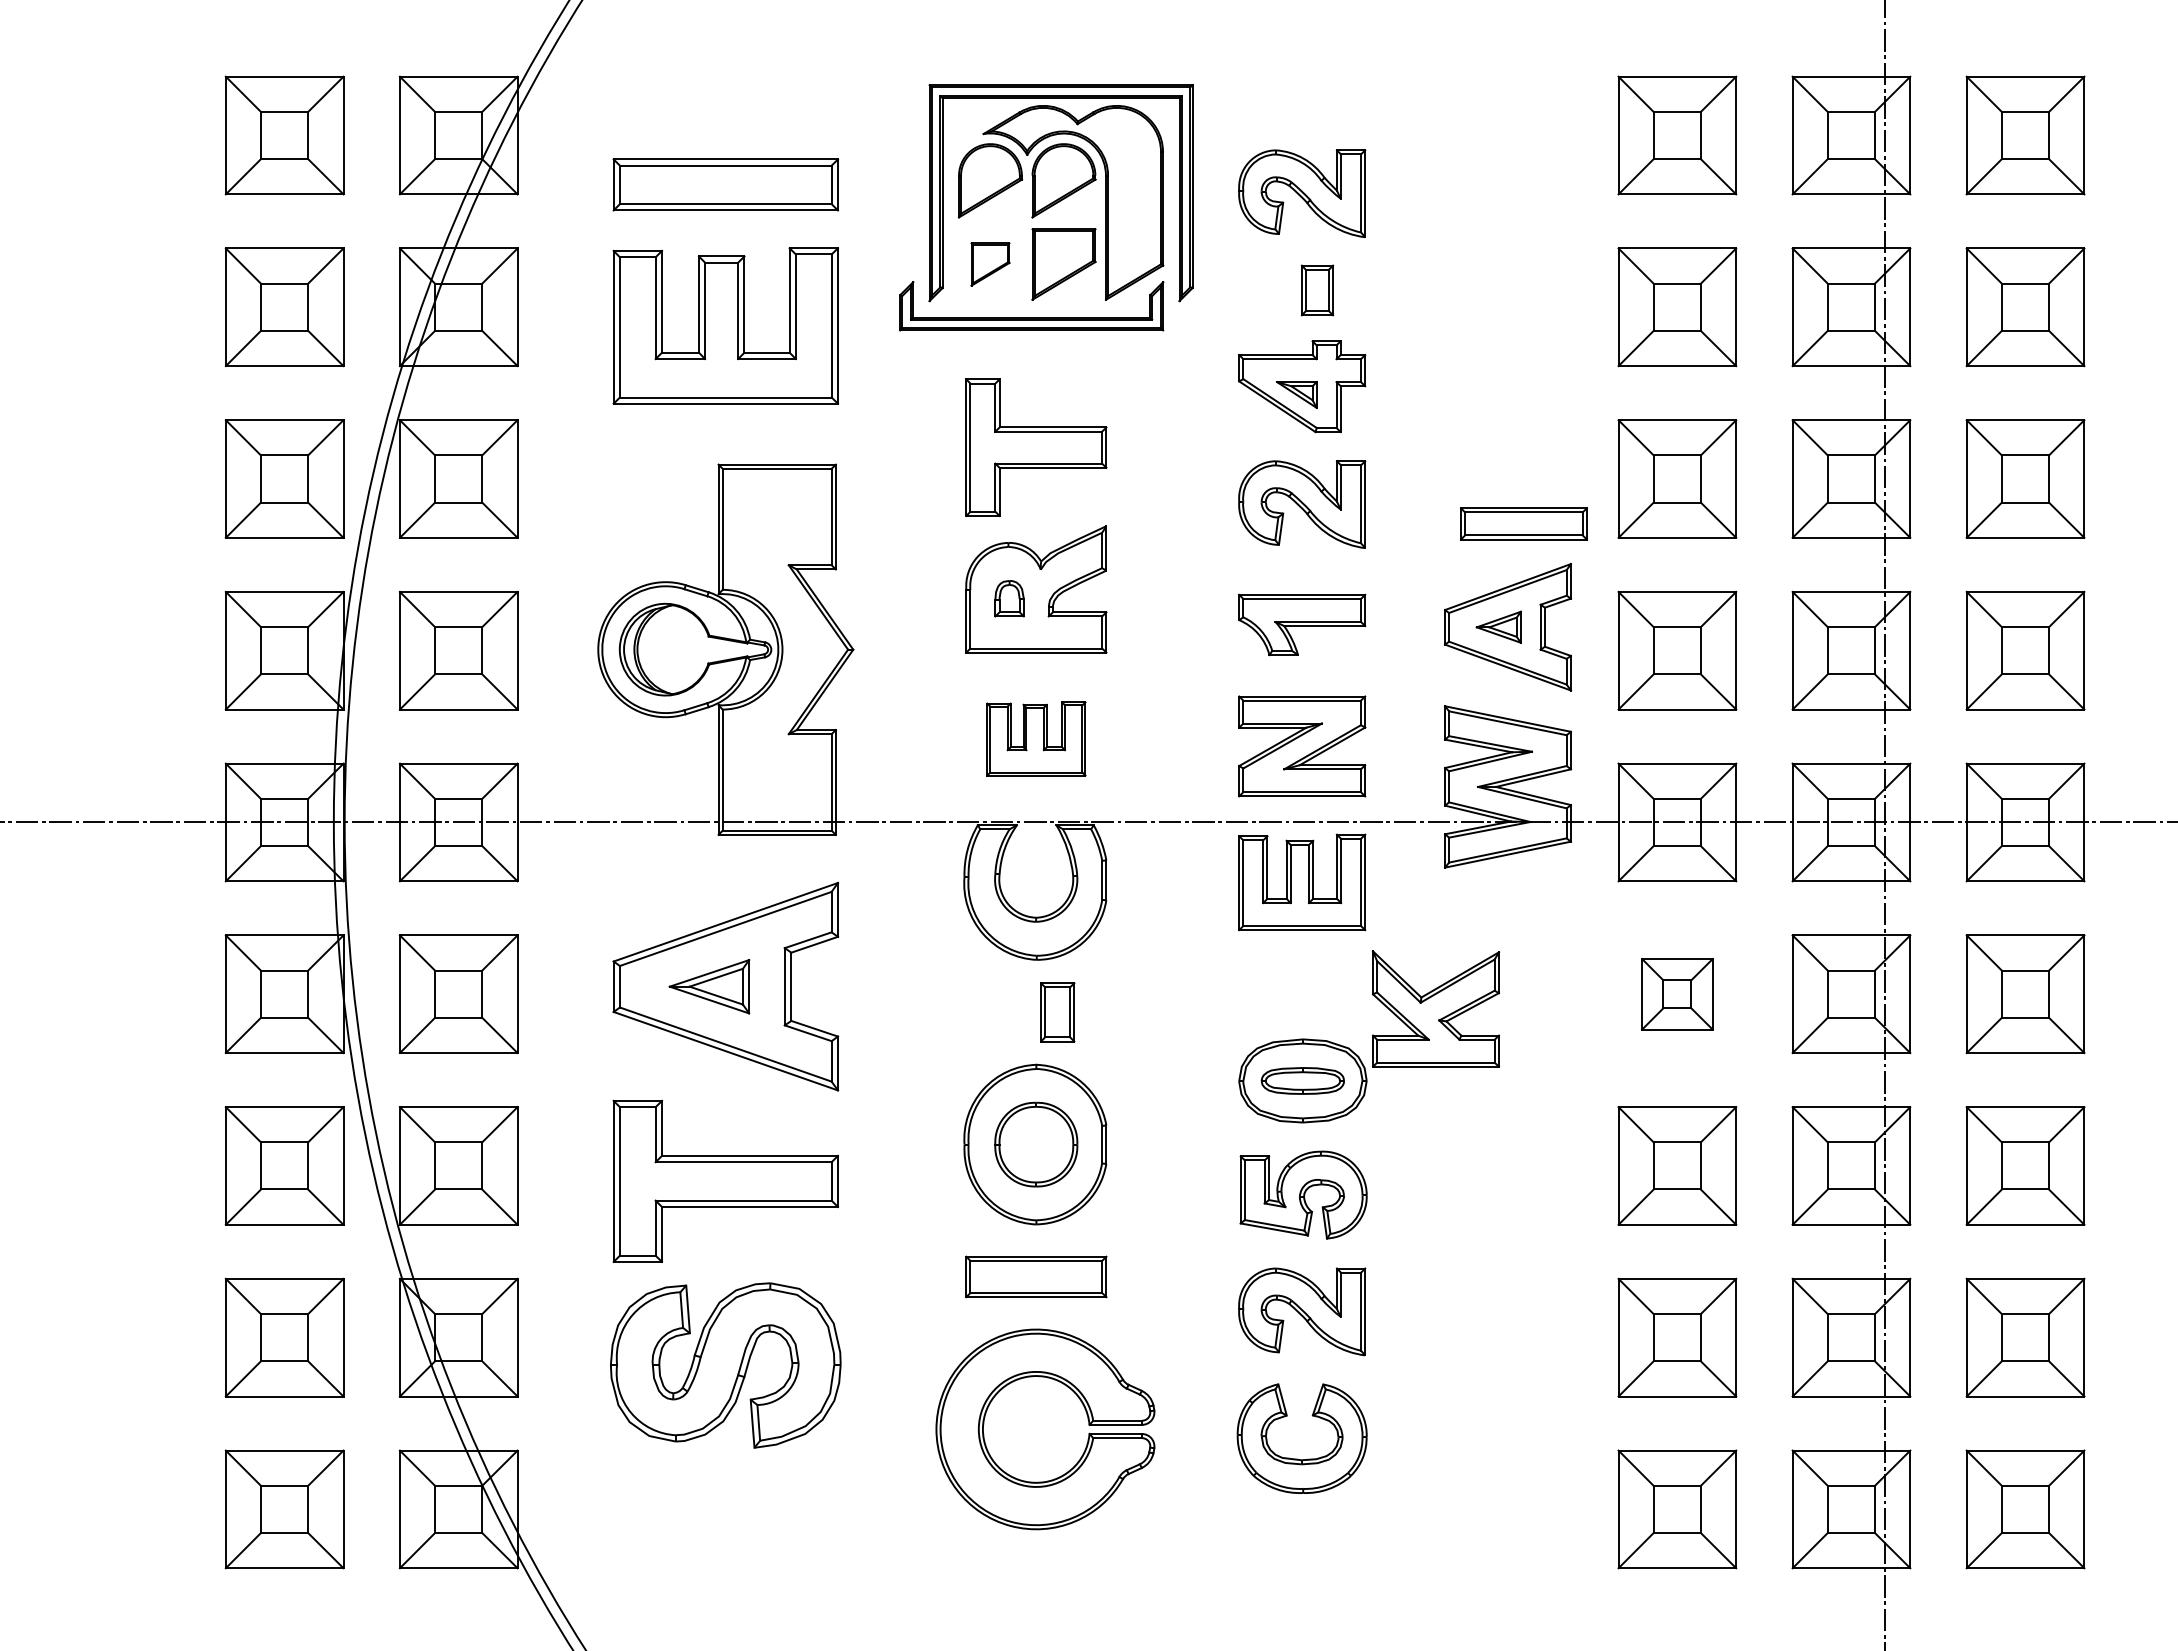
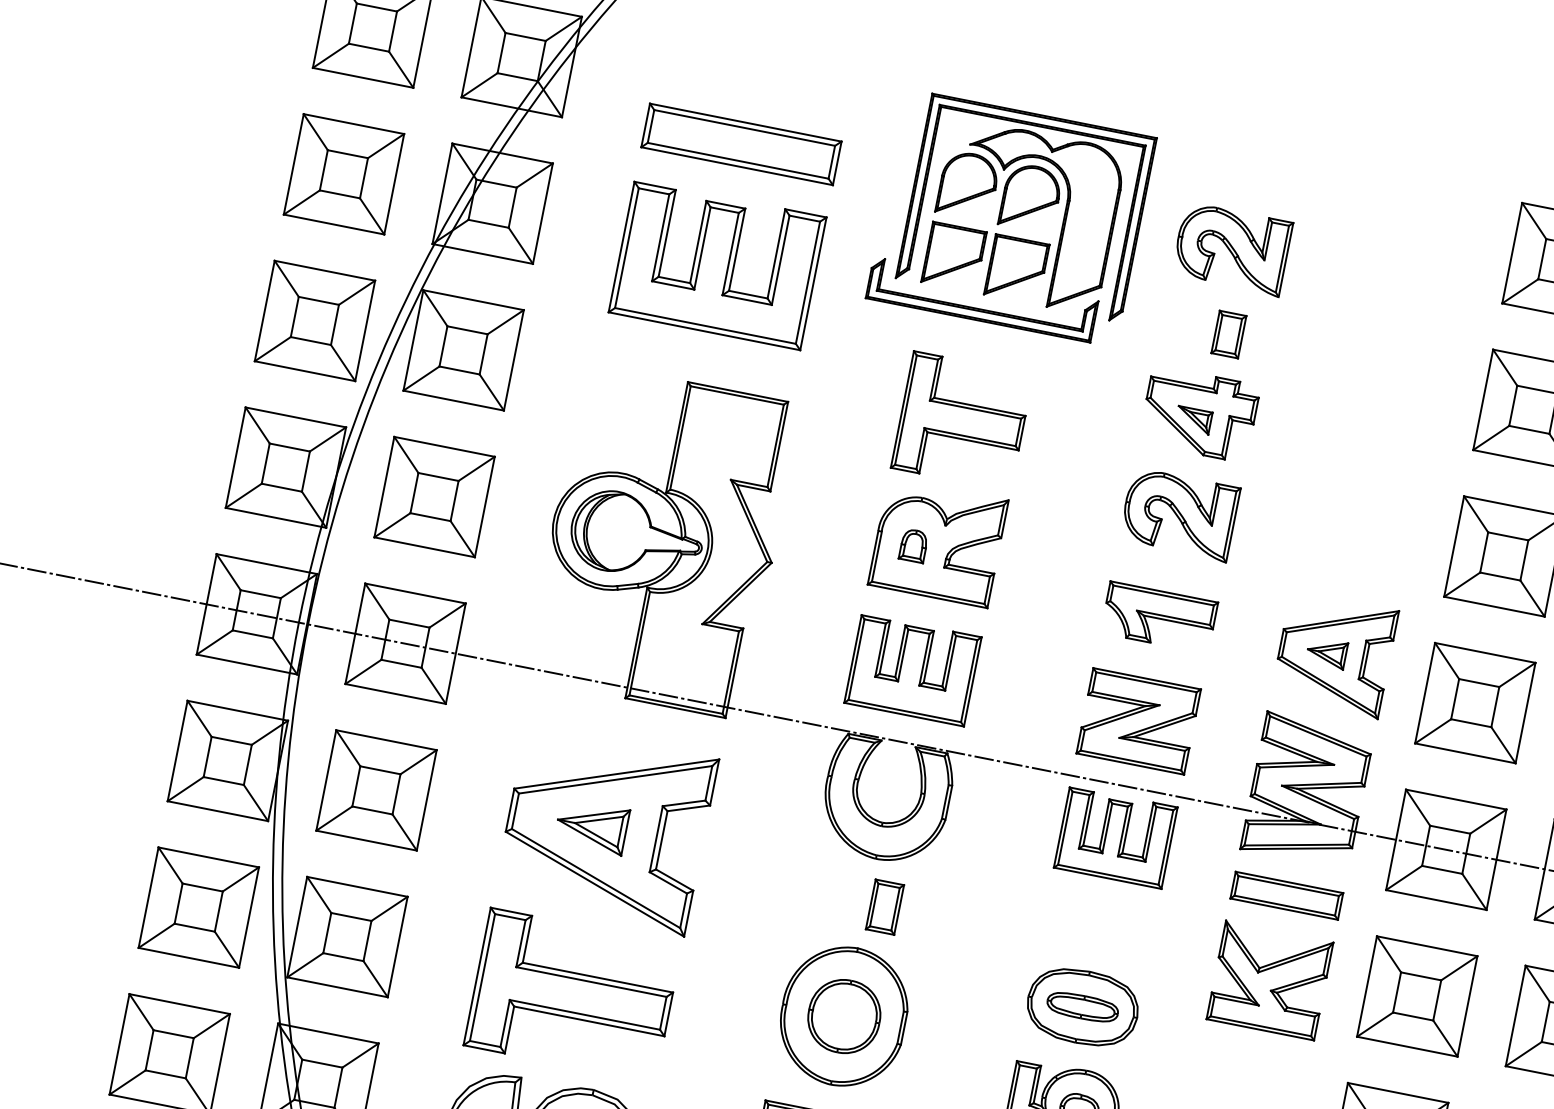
part: (990, 264) -> (954, 257), size x1.67
part: (1523, 523) -> (1286, 895), moved
part: (1036, 738) -> (913, 669), size x1.43
part: (1677, 994) -> (1417, 996), size x1.67
part: (1436, 1008) -> (1270, 980), moved

